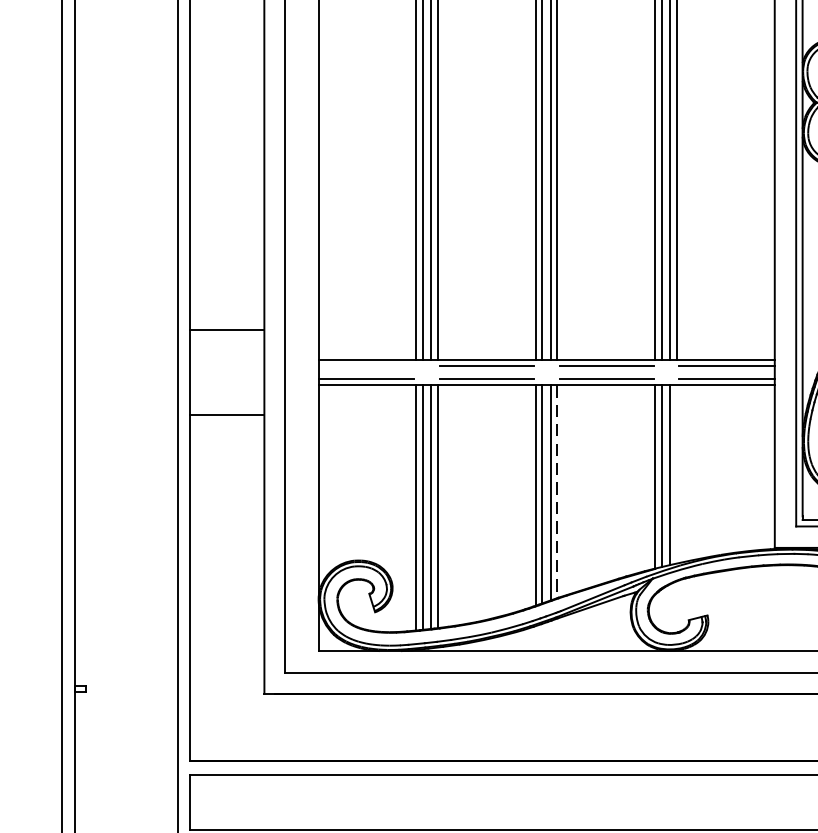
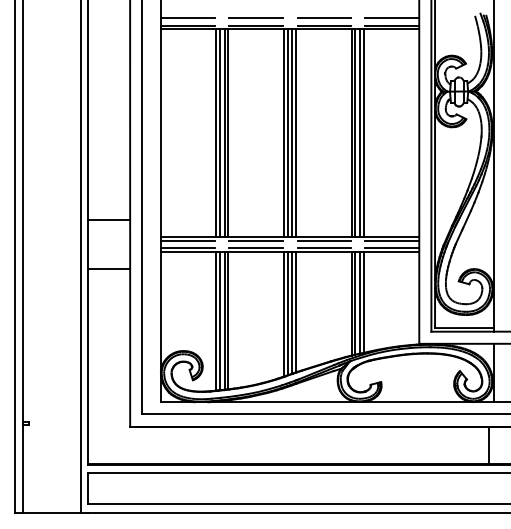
line: (365, 365) -> (187, 240), added
line: (676, 473) -> (363, 301), added
line: (558, 492) -> (296, 312), dashed -> solid

